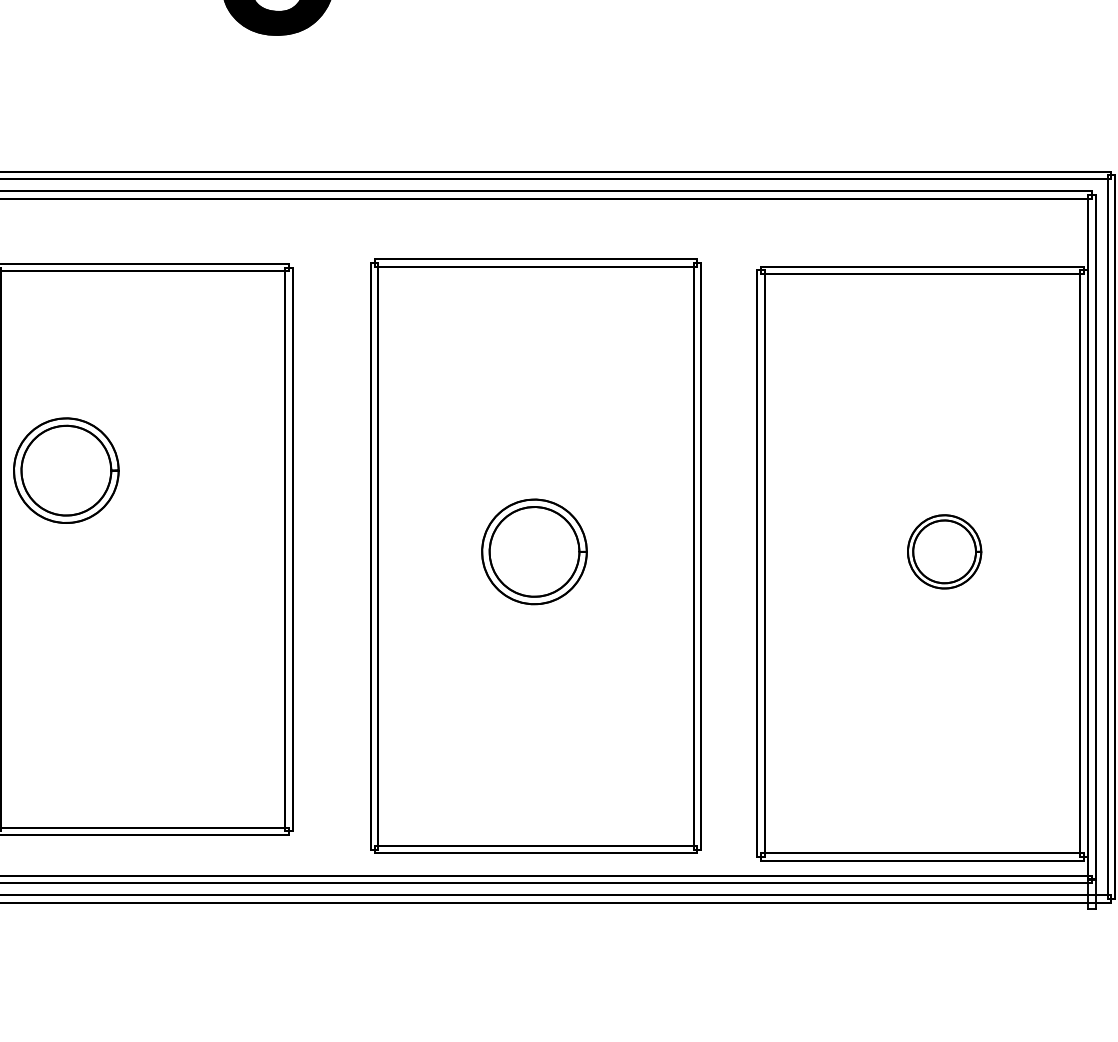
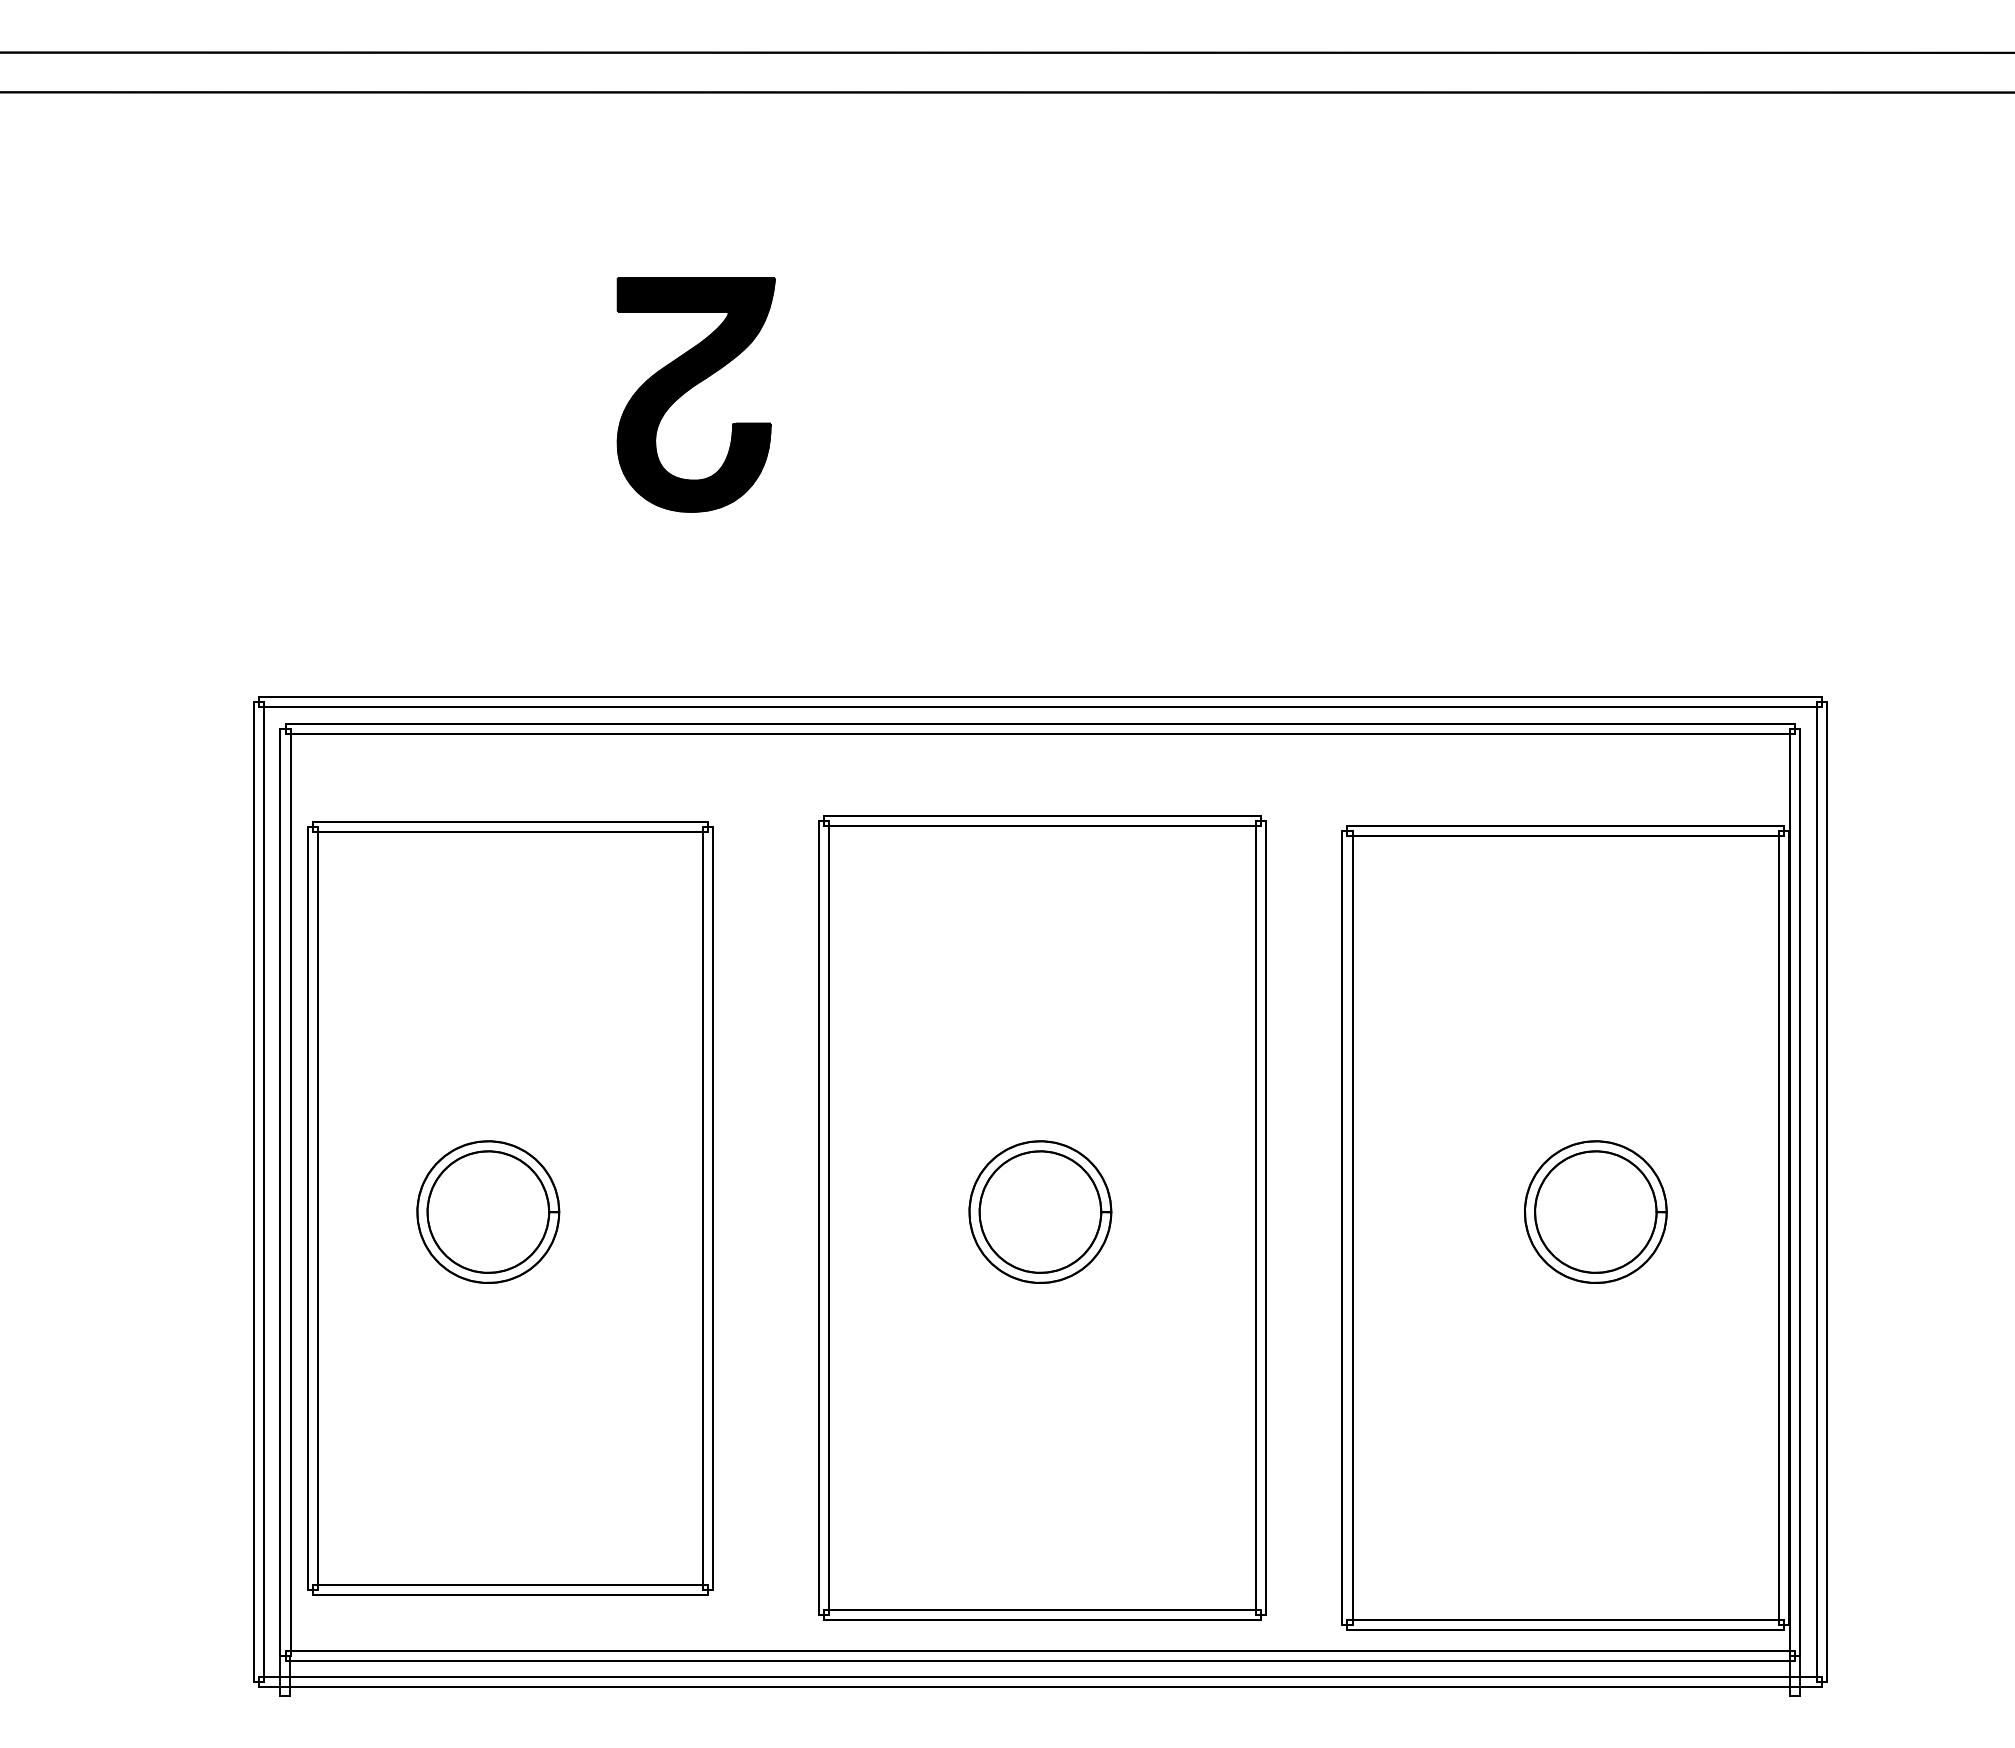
part: (66, 470) -> (488, 1211), moved
part: (944, 551) -> (1595, 1211), size x1.43

